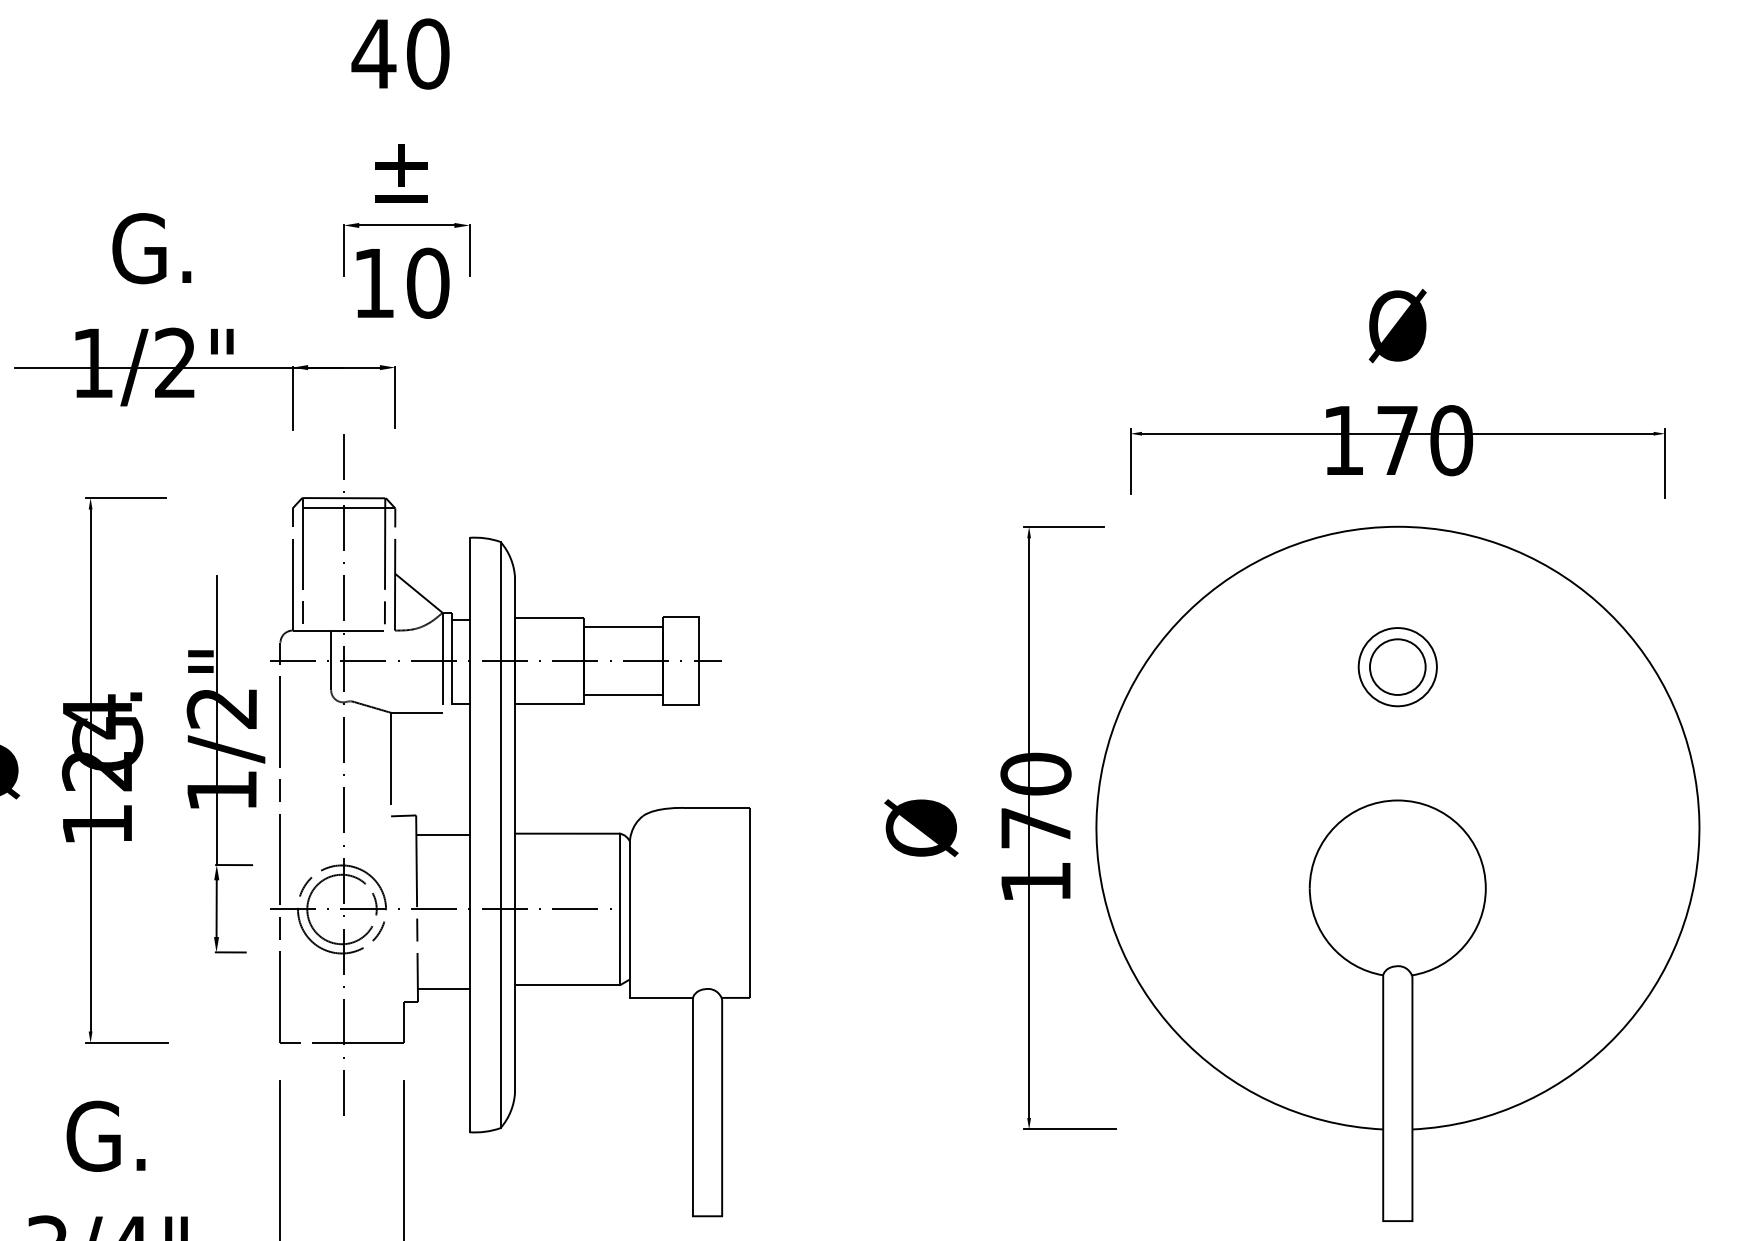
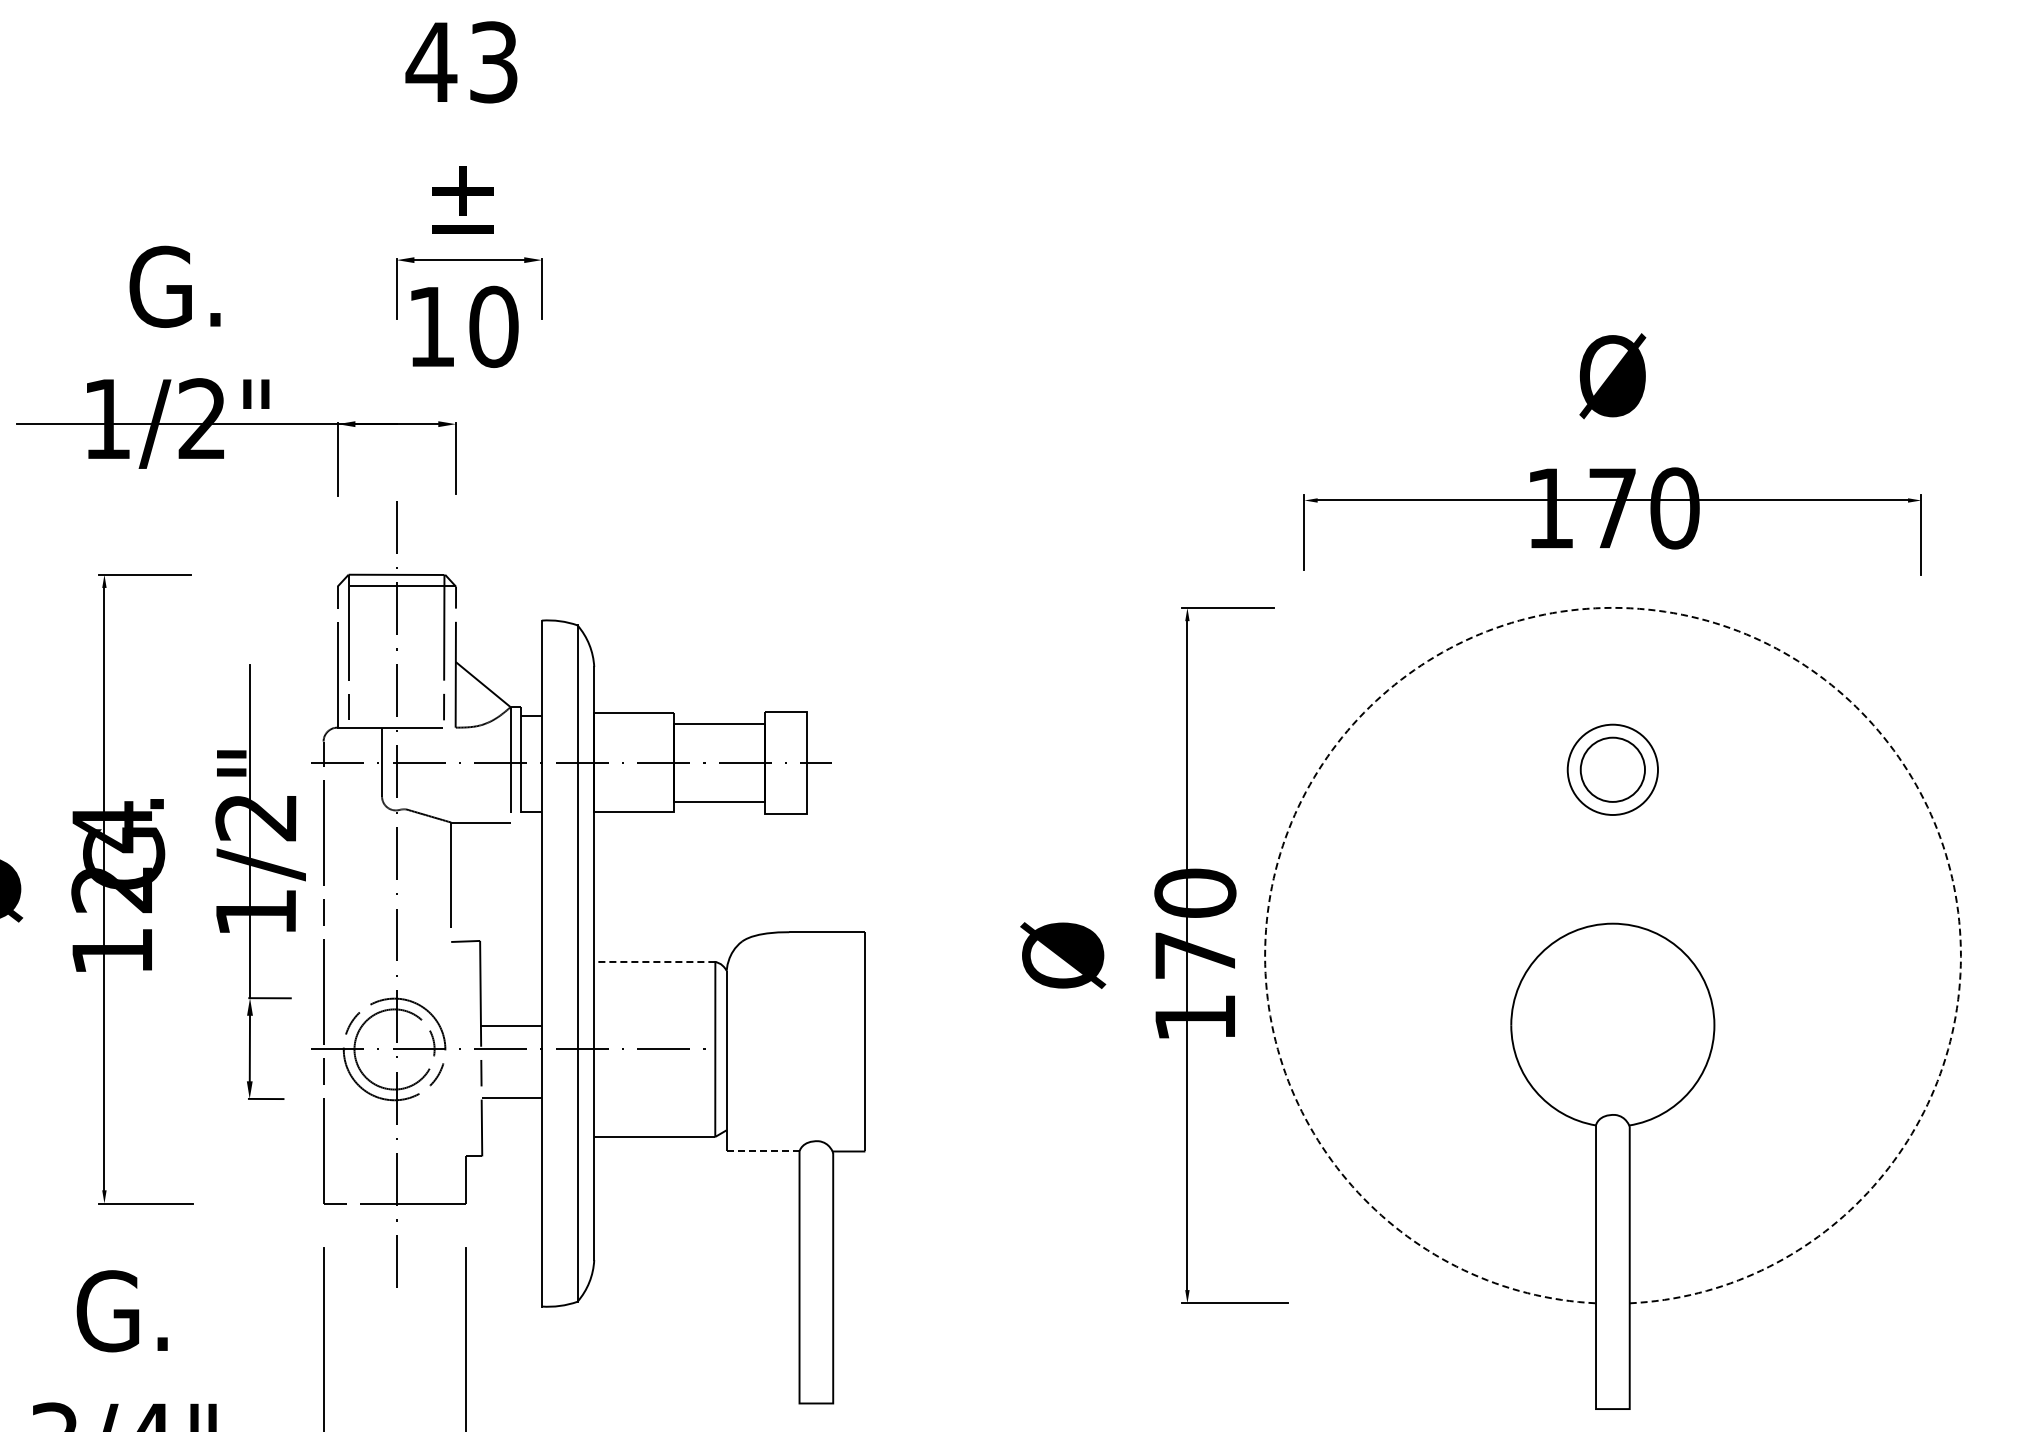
text: (427, 54) -> (493, 62), 40 -> 43
arc: (1398, 526) -> (1613, 607), solid -> dashed
line: (567, 833) -> (654, 961), solid -> dashed
line: (442, 834) -> (510, 1026), moved
line: (443, 989) -> (511, 1098), moved
line: (661, 997) -> (763, 1151), solid -> dashed

